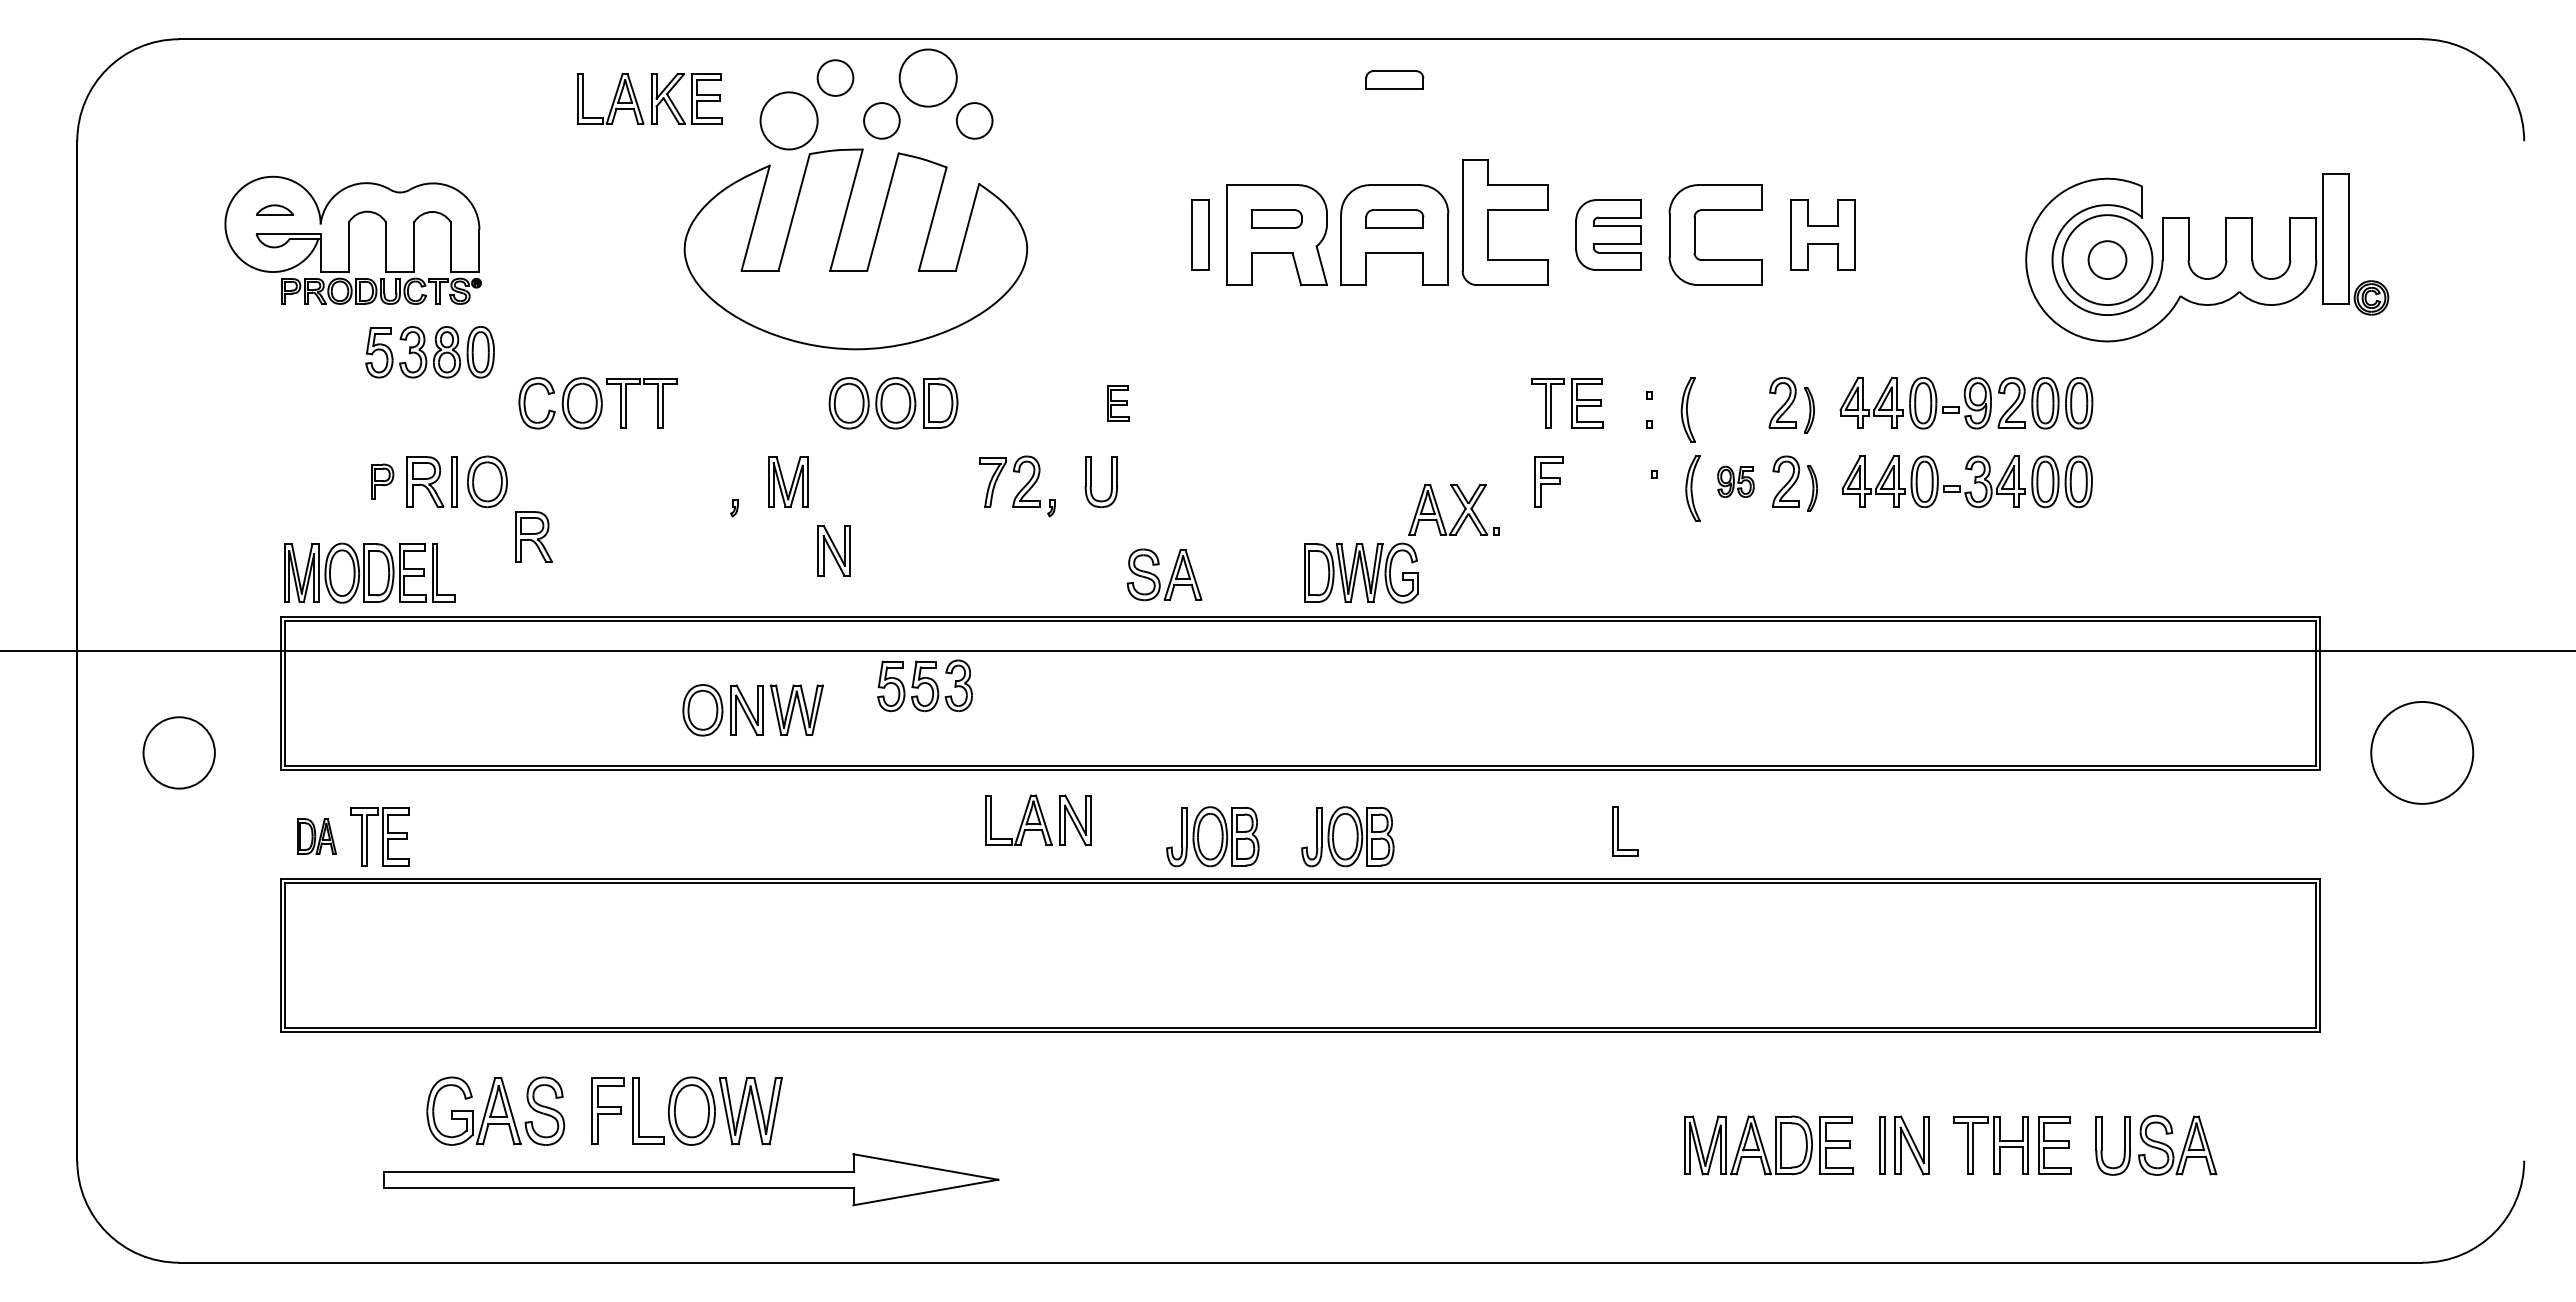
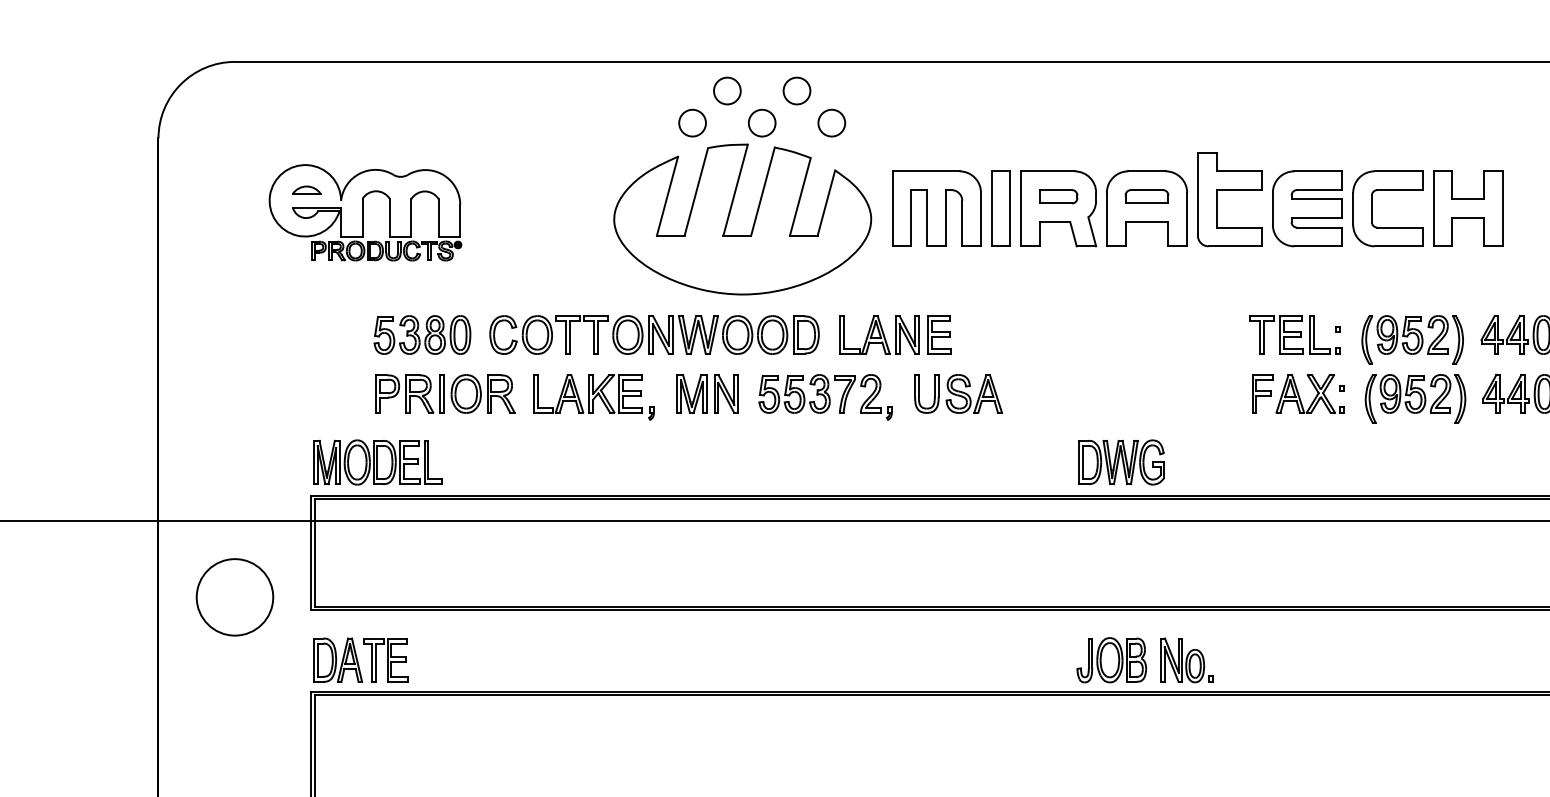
circle: (928, 77) -> (797, 90), size x0.62
part: (1394, 79) -> (1146, 92), removed
part: (649, 98) -> (587, 393), moved
circle: (788, 120) -> (692, 122), size x0.62
part: (1114, 234) -> (936, 208), added
part: (1200, 234) -> (1001, 208), size x1.43
part: (1608, 234) -> (1307, 208), size x1.43
part: (1822, 234) -> (1467, 208), size x1.43
part: (429, 352) -> (422, 335), moved
part: (1117, 403) -> (938, 335), size x1.43
part: (1731, 403) -> (1399, 335), added
part: (1809, 409) -> (1458, 339), size x1.43
part: (382, 481) -> (387, 393), size x1.43
part: (1735, 481) -> (1402, 393), size x1.67
part: (1812, 488) -> (1460, 398), size x1.43
part: (1461, 513) -> (1315, 396), moved
part: (533, 536) -> (500, 393), moved
part: (833, 550) -> (725, 393), moved
part: (1158, 577) -> (969, 395), moved
part: (924, 685) -> (794, 393), moved
part: (752, 710) -> (665, 335), moved
circle: (179, 752) -> (235, 597), size x1.43
part: (1038, 820) -> (879, 335), moved
part: (1618, 831) -> (1314, 335), moved
part: (316, 836) -> (337, 660), size x1.67
part: (1212, 836) -> (1010, 660), removed
part: (1447, 836) -> (1186, 660), added

